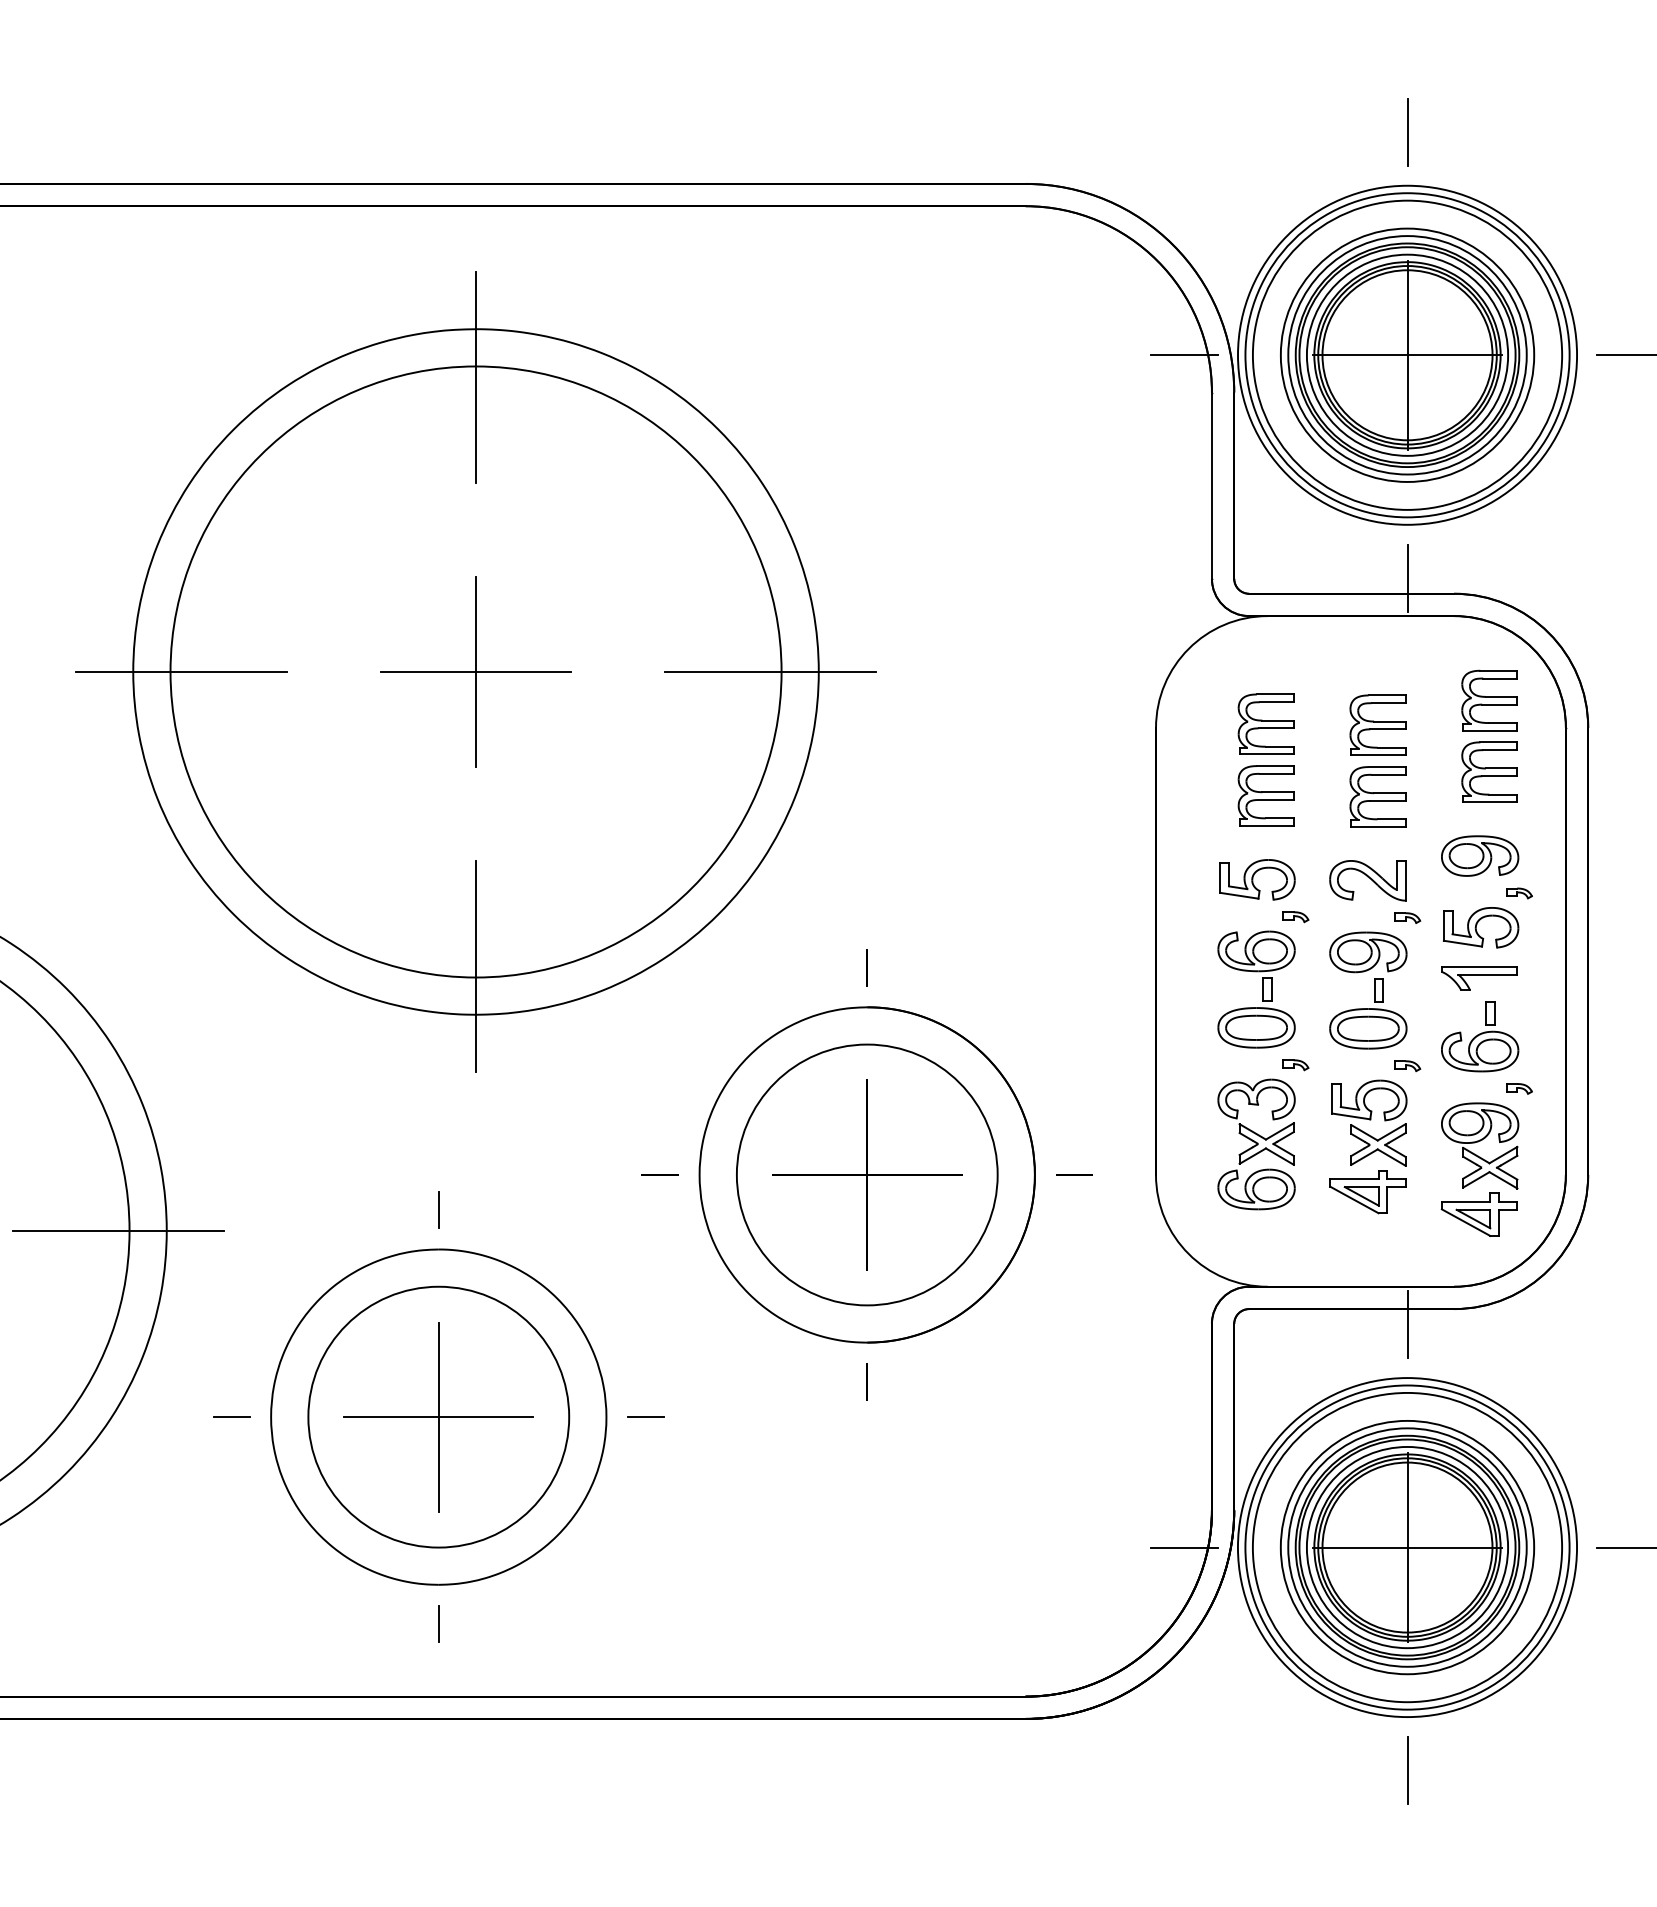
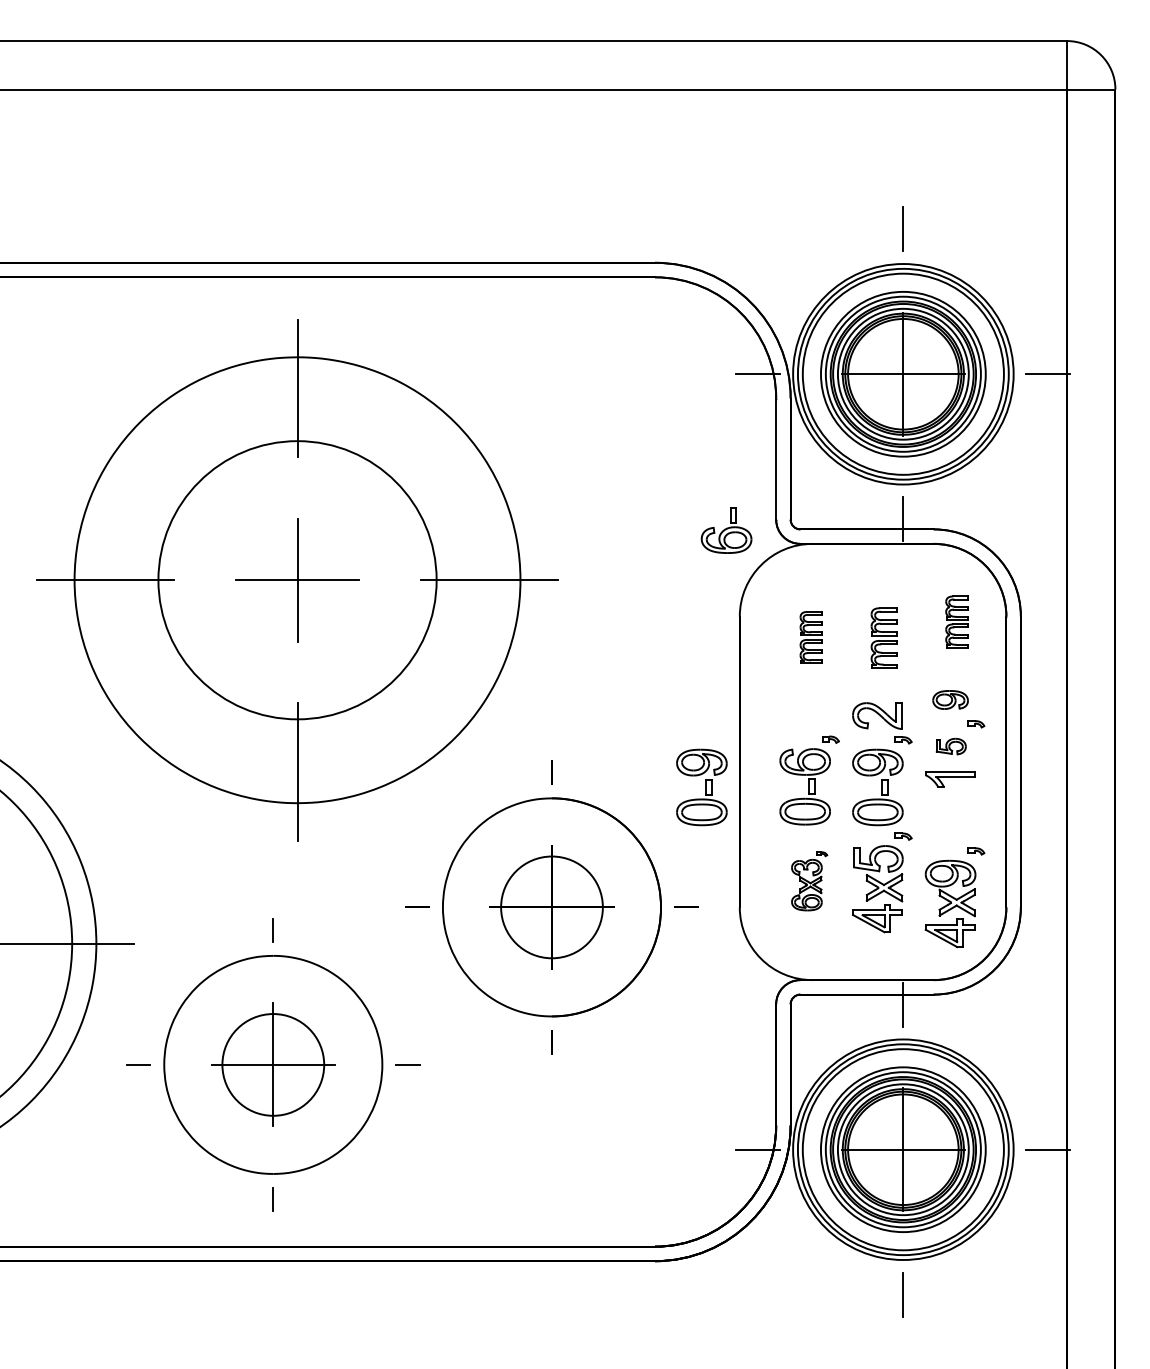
circle: (475, 670) -> (297, 579), size x0.7
part: (1489, 735) -> (956, 621), size x0.6
part: (1264, 760) -> (810, 637), size x0.6
part: (1376, 760) -> (883, 637), size x0.7
part: (1479, 855) -> (950, 699), size x0.7
part: (1257, 879) -> (805, 715), removed
part: (1481, 927) -> (951, 746), size x0.6
part: (1097, 990) -> (701, 787), added
part: (1479, 1036) -> (726, 530), moved
part: (1263, 1135) -> (809, 881), size x0.6
circle: (866, 1175) -> (551, 907), size x0.6
circle: (439, 1416) -> (273, 1064), size x0.6

